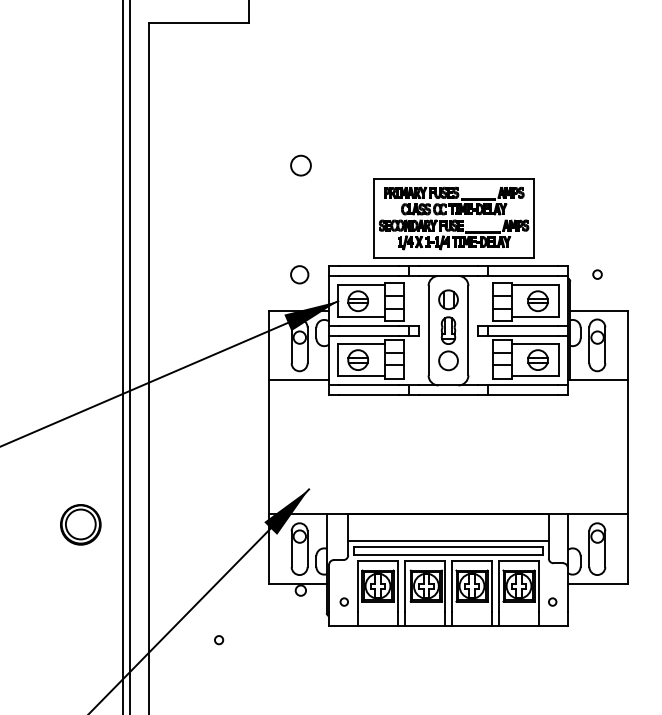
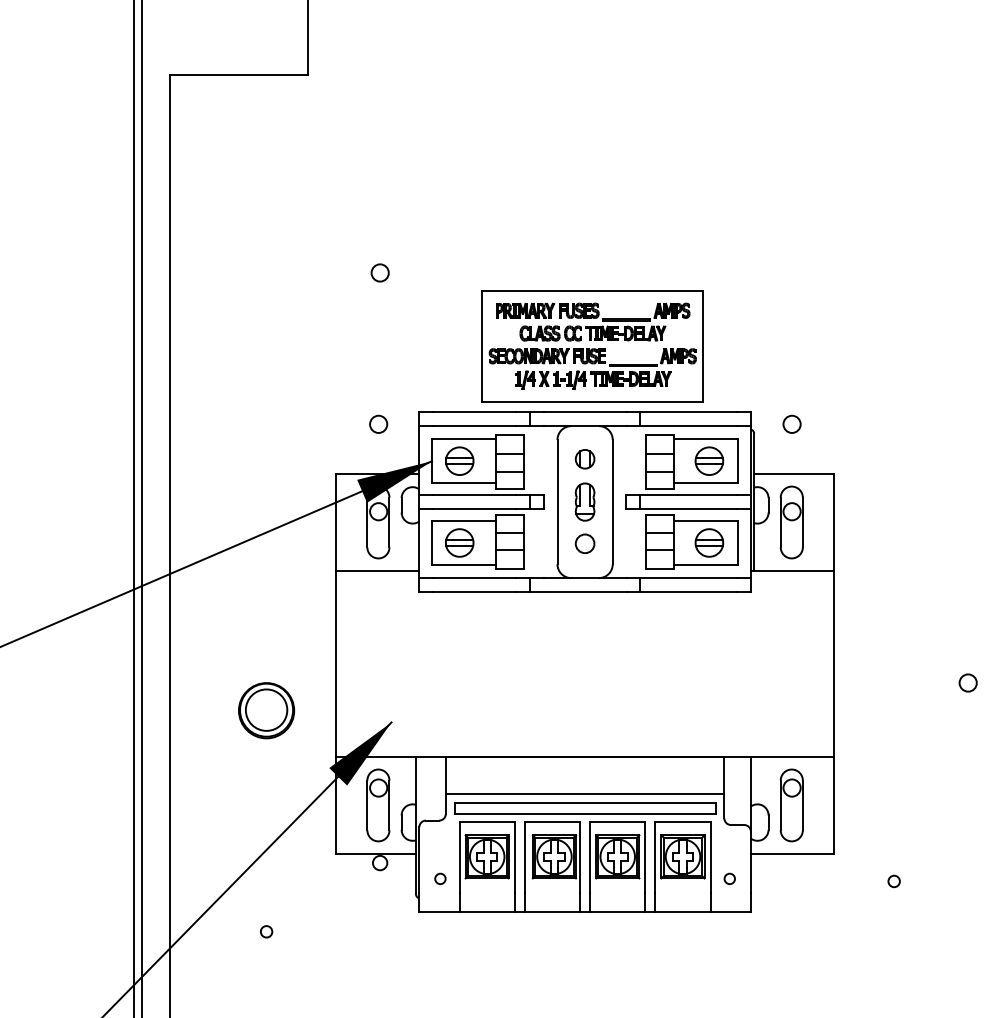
circle: (300, 165) -> (379, 272), size x0.62
circle: (299, 274) -> (378, 423), size x0.71
circle: (597, 274) -> (791, 423), size x1.43
part: (448, 300) -> (584, 459), size x0.71
circle: (448, 360) -> (584, 543), size x0.71
part: (80, 524) -> (266, 710), moved

